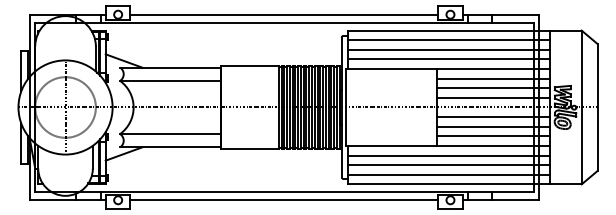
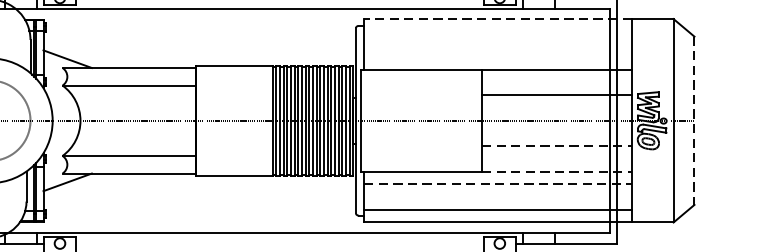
line: (448, 30) -> (497, 18), solid -> dashed
line: (448, 40) -> (497, 32), removed
line: (448, 49) -> (497, 44), removed
line: (448, 59) -> (497, 57), removed
line: (493, 78) -> (556, 82), removed
line: (493, 97) -> (556, 107), removed
line: (597, 107) -> (694, 120), solid -> dashed
line: (493, 117) -> (556, 134), removed
line: (493, 126) -> (556, 145), solid -> dashed
line: (493, 136) -> (556, 159), removed
line: (493, 145) -> (556, 171), solid -> dashed
line: (449, 155) -> (498, 184), solid -> dashed
line: (448, 165) -> (497, 197), removed
line: (284, 200) -> (280, 243), removed

